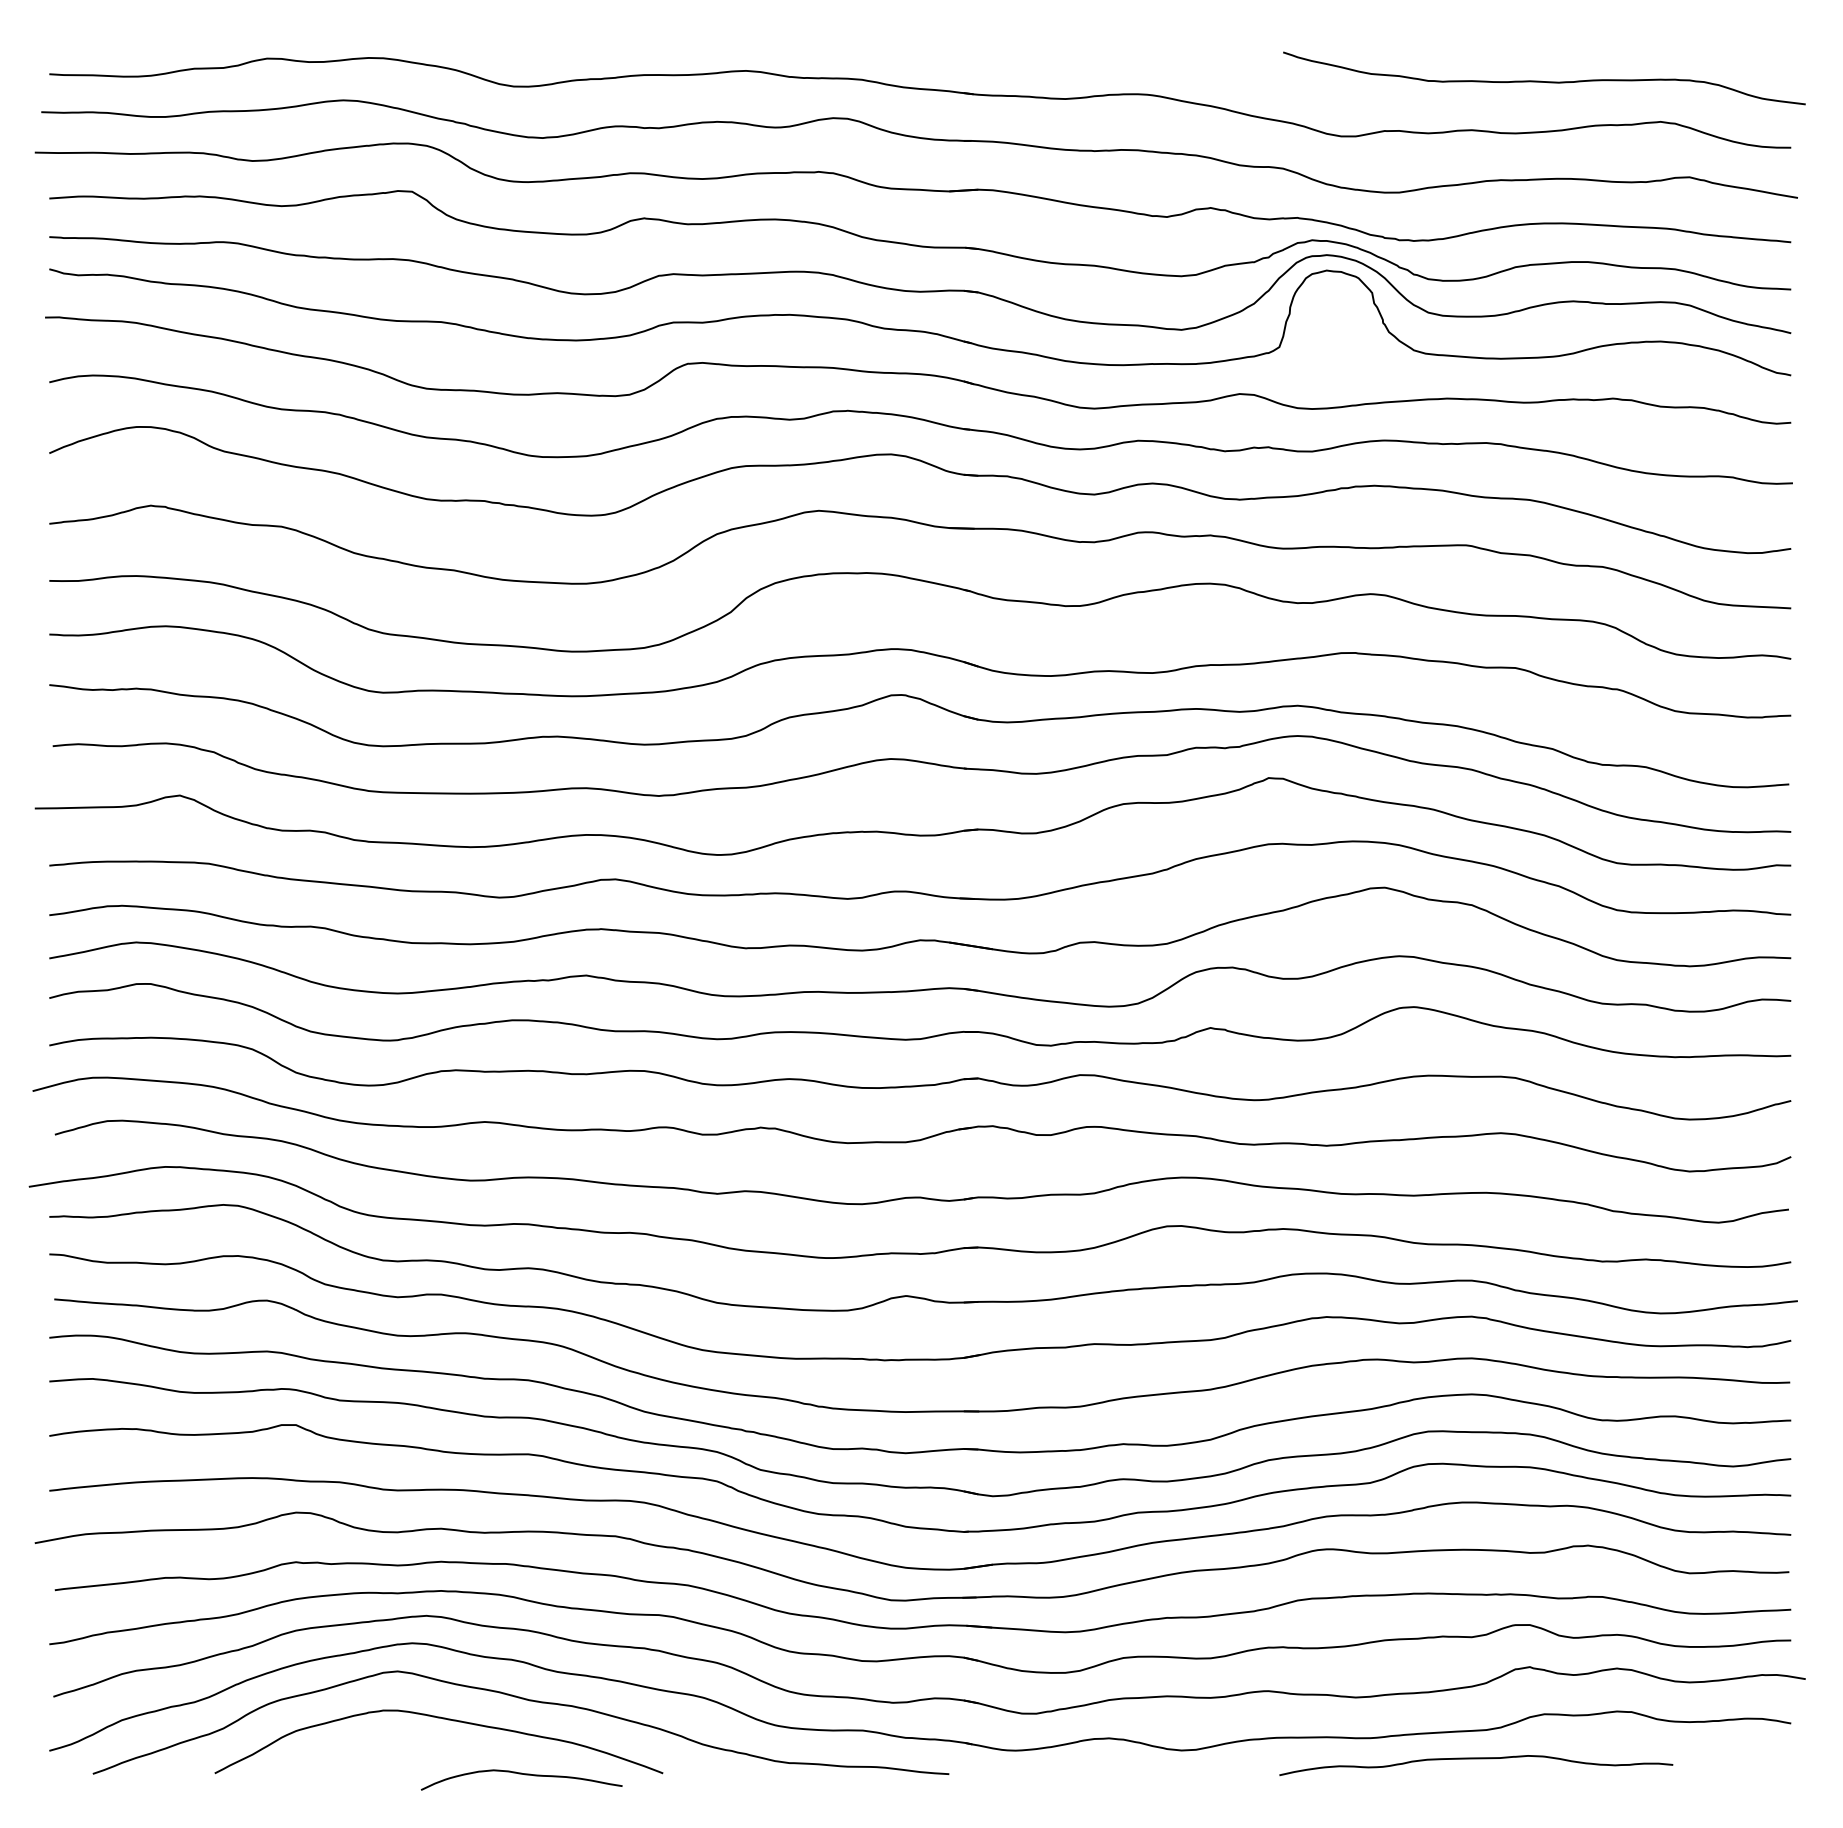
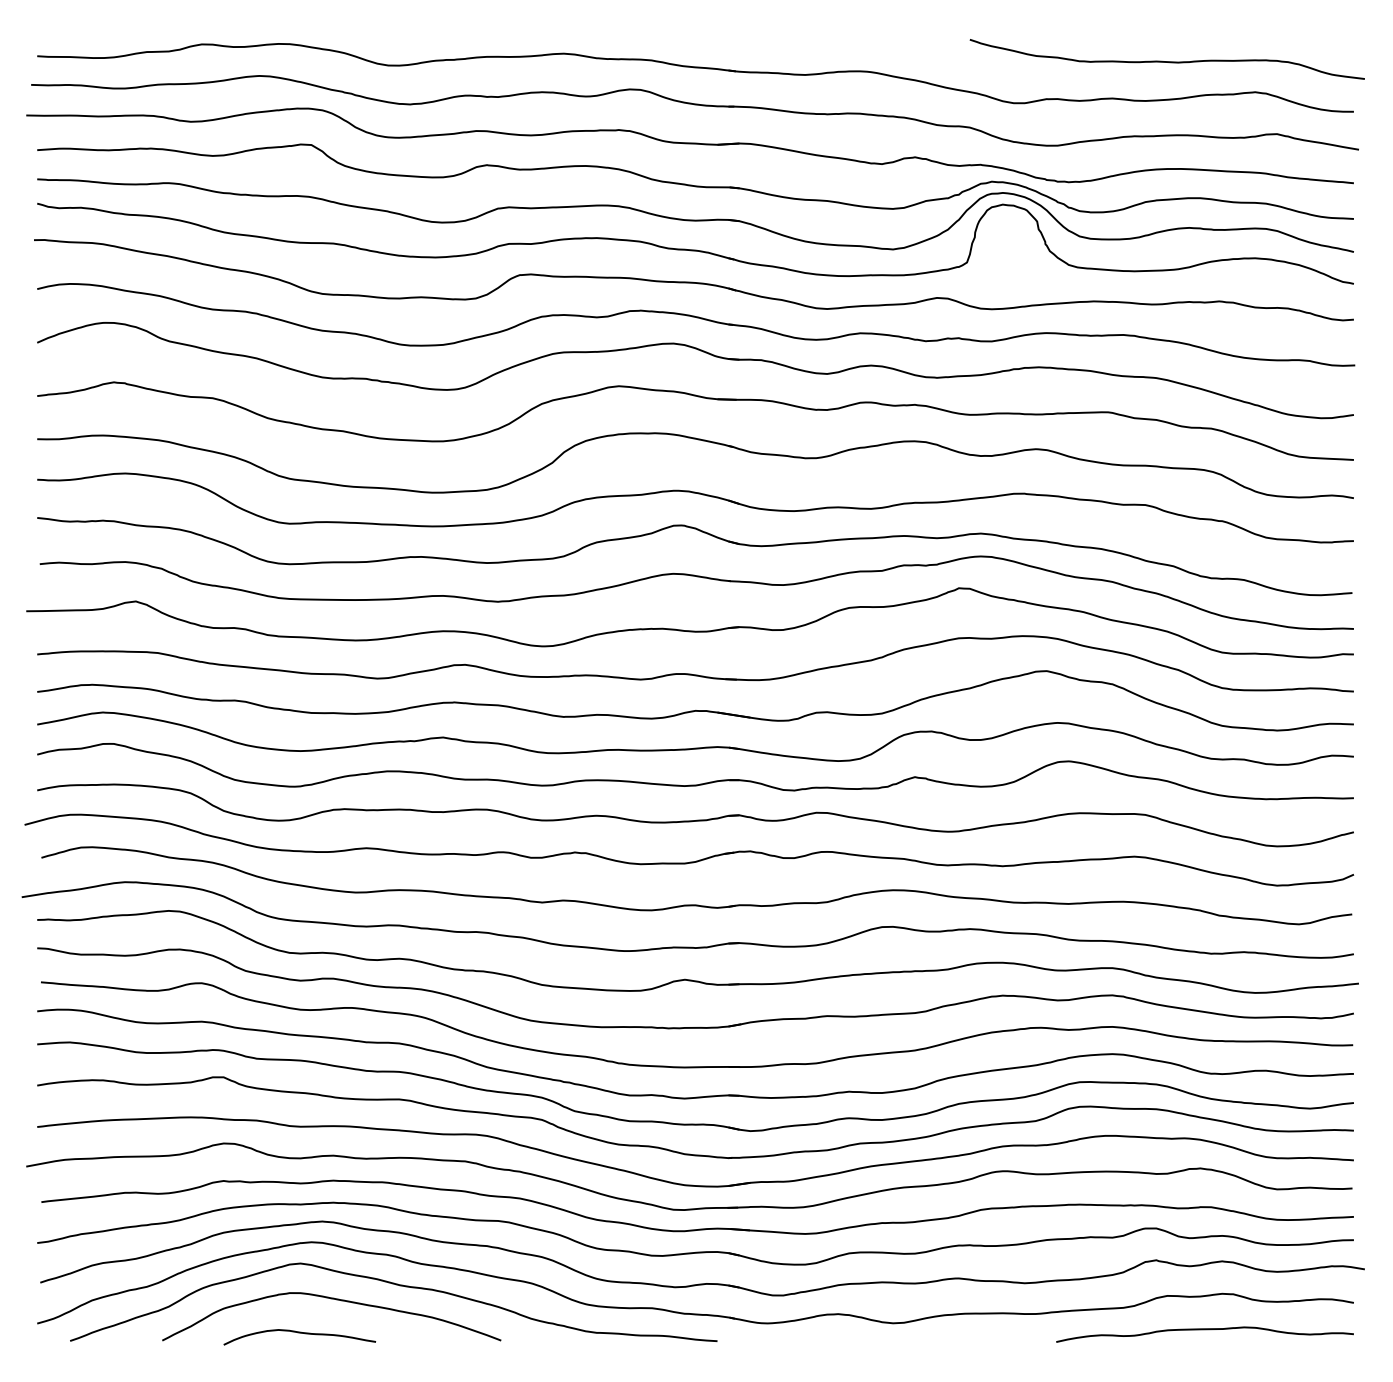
curve: (1476, 1759) -> (1205, 1330), moved
curve: (521, 1774) -> (299, 1333), moved

